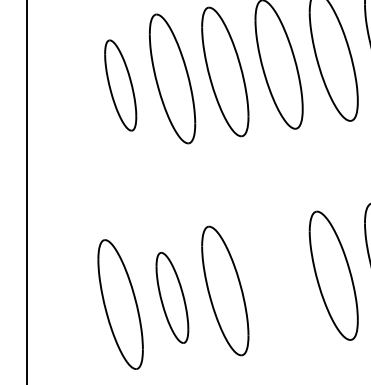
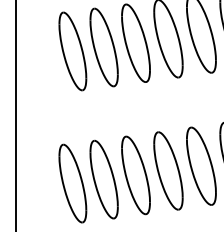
part: (120, 85) -> (72, 51), size x1.43
part: (279, 282) -> (168, 170), added
part: (171, 297) -> (103, 179), size x1.43

